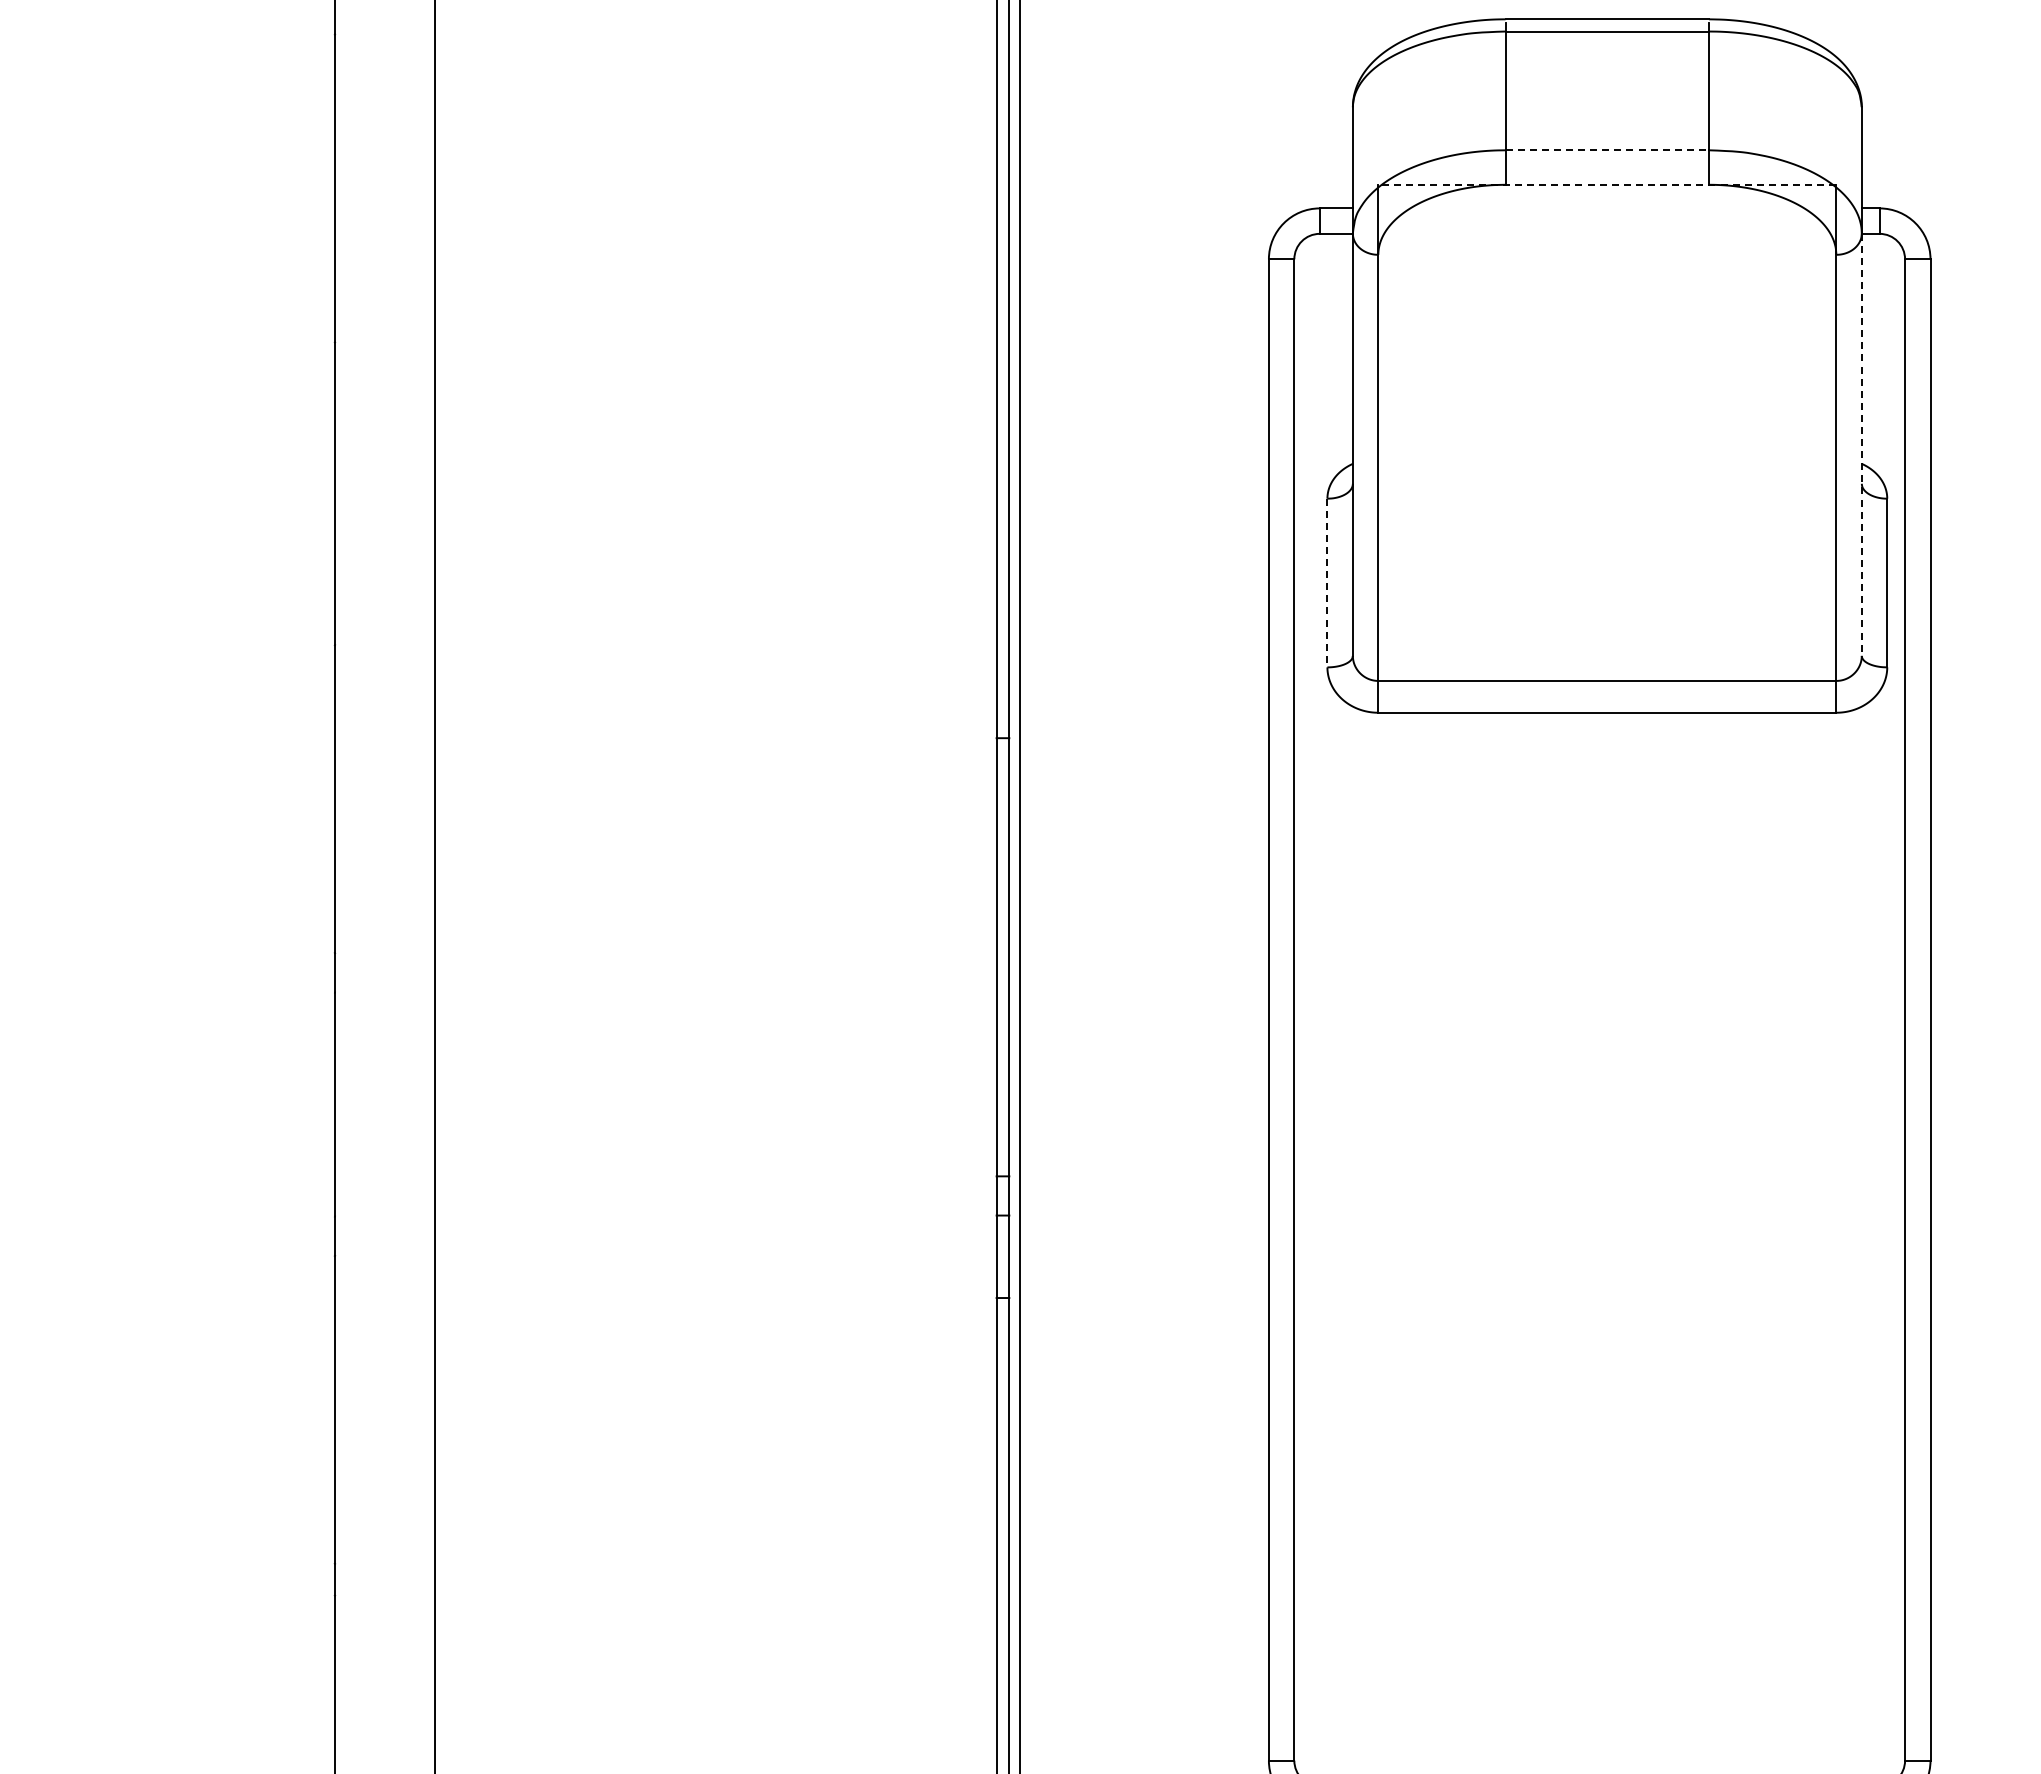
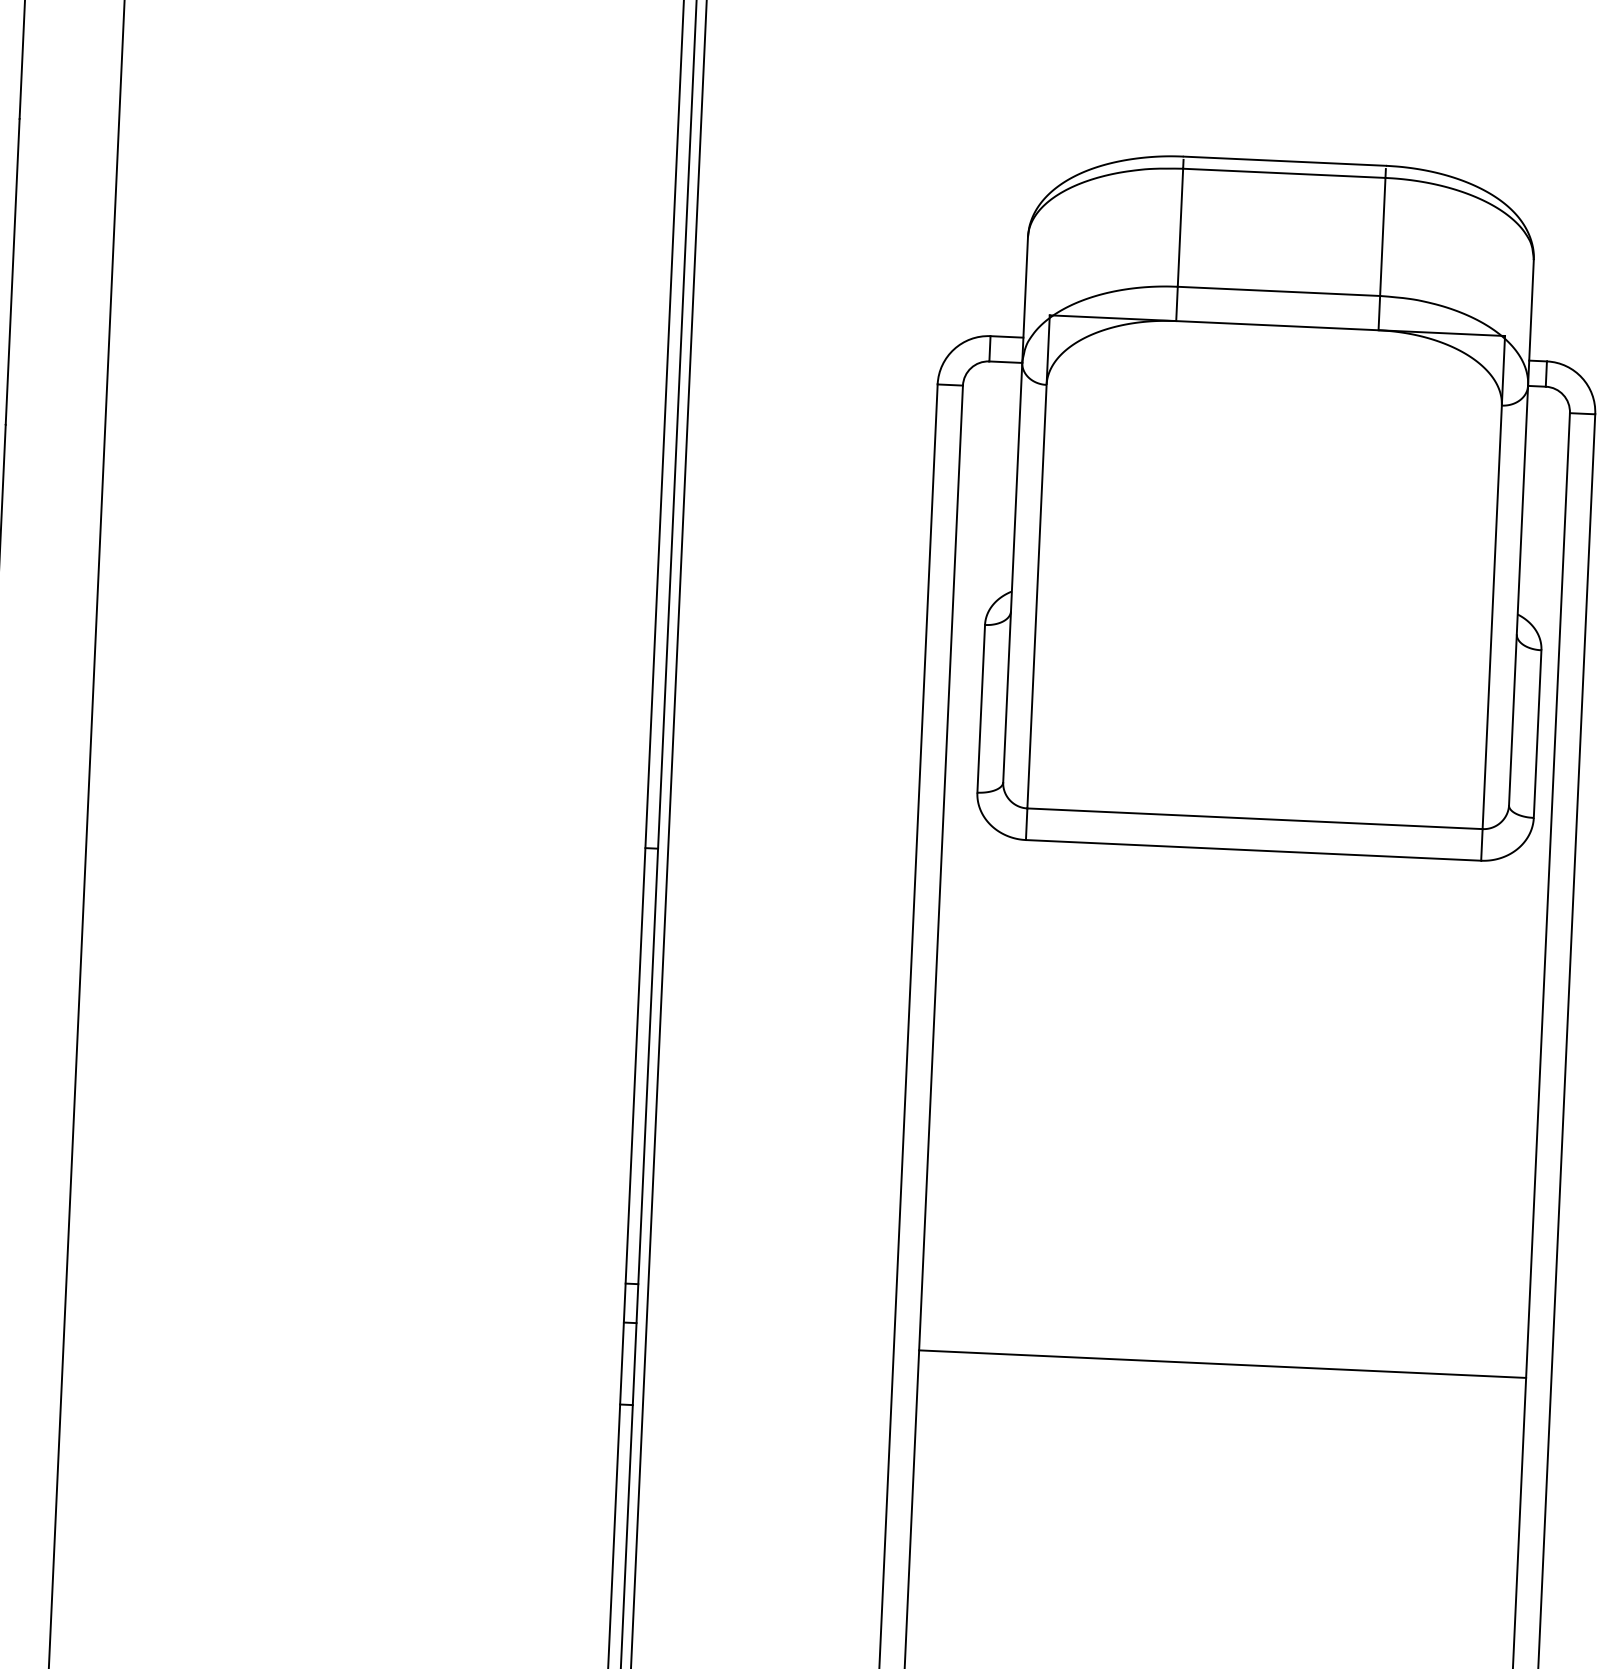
line: (1607, 150) -> (1279, 291), dashed -> solid
line: (1606, 184) -> (1276, 325), dashed -> solid
line: (1861, 445) -> (1518, 596), dashed -> solid
line: (1327, 583) -> (981, 709), dashed -> solid
line: (1599, 1230) -> (1222, 1364), added

